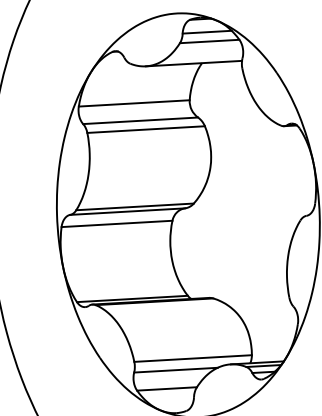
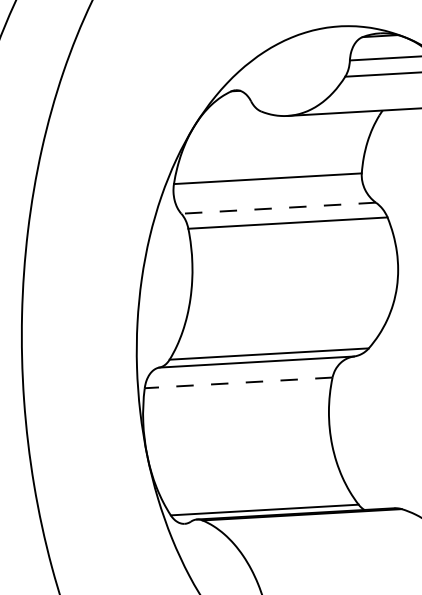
line: (140, 120) -> (278, 207), solid -> dashed
line: (117, 223) -> (239, 382), solid -> dashed

